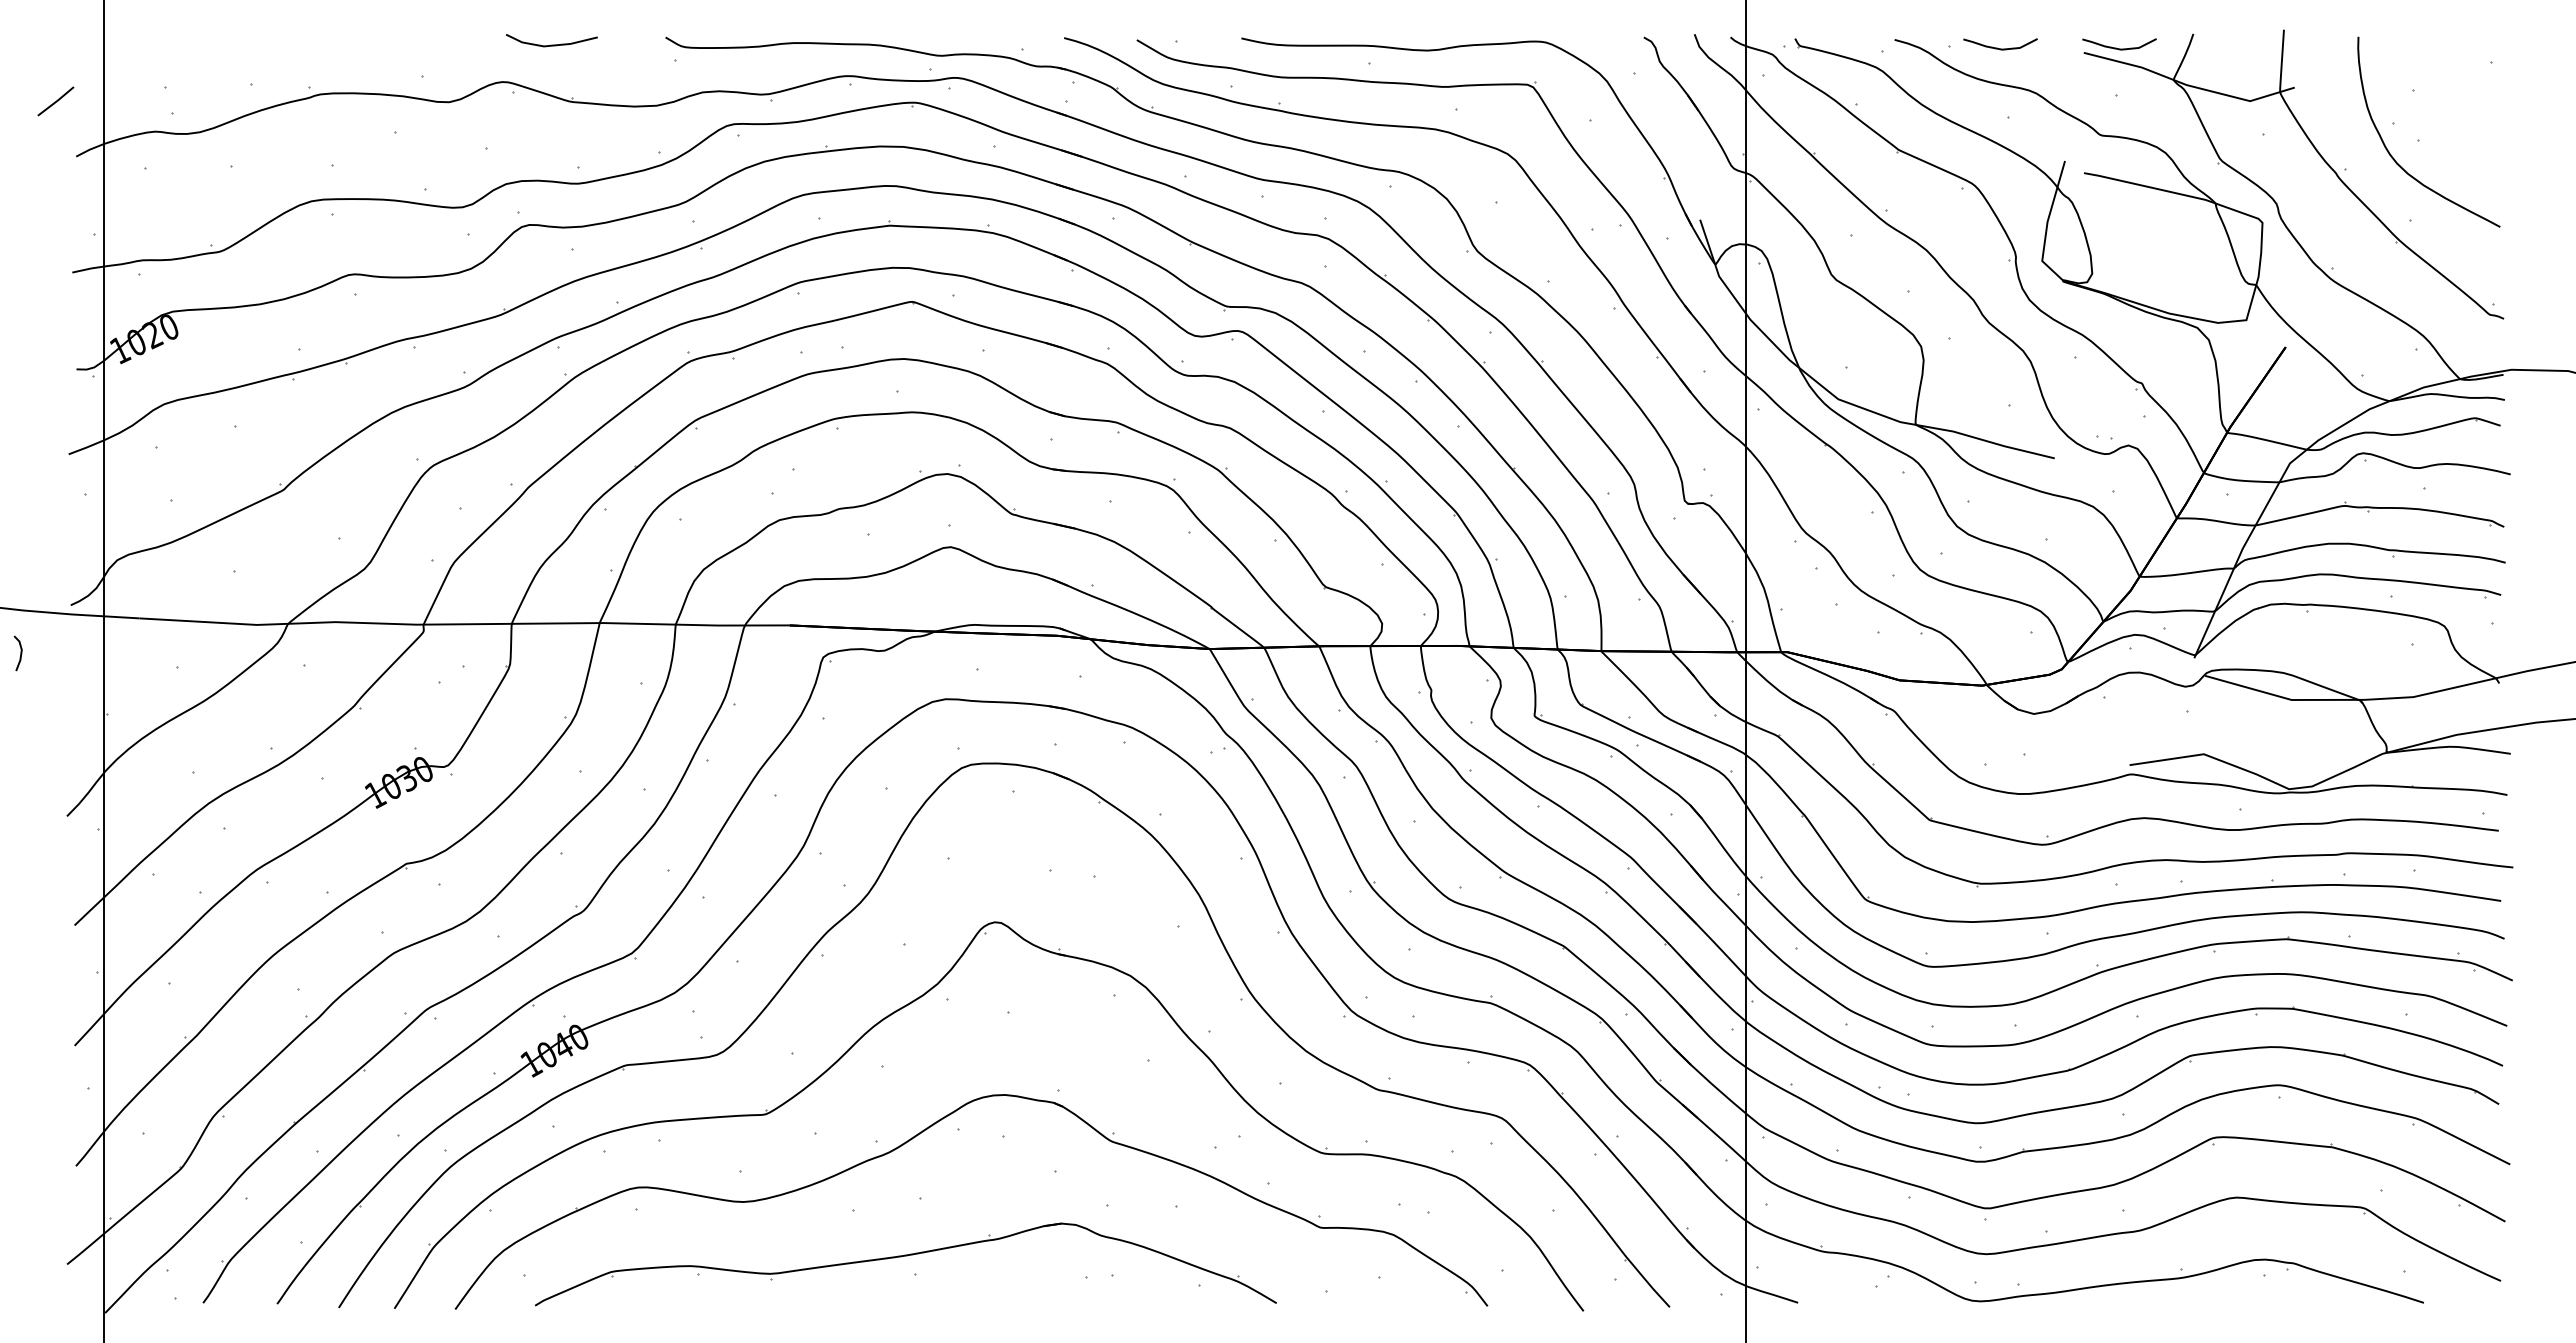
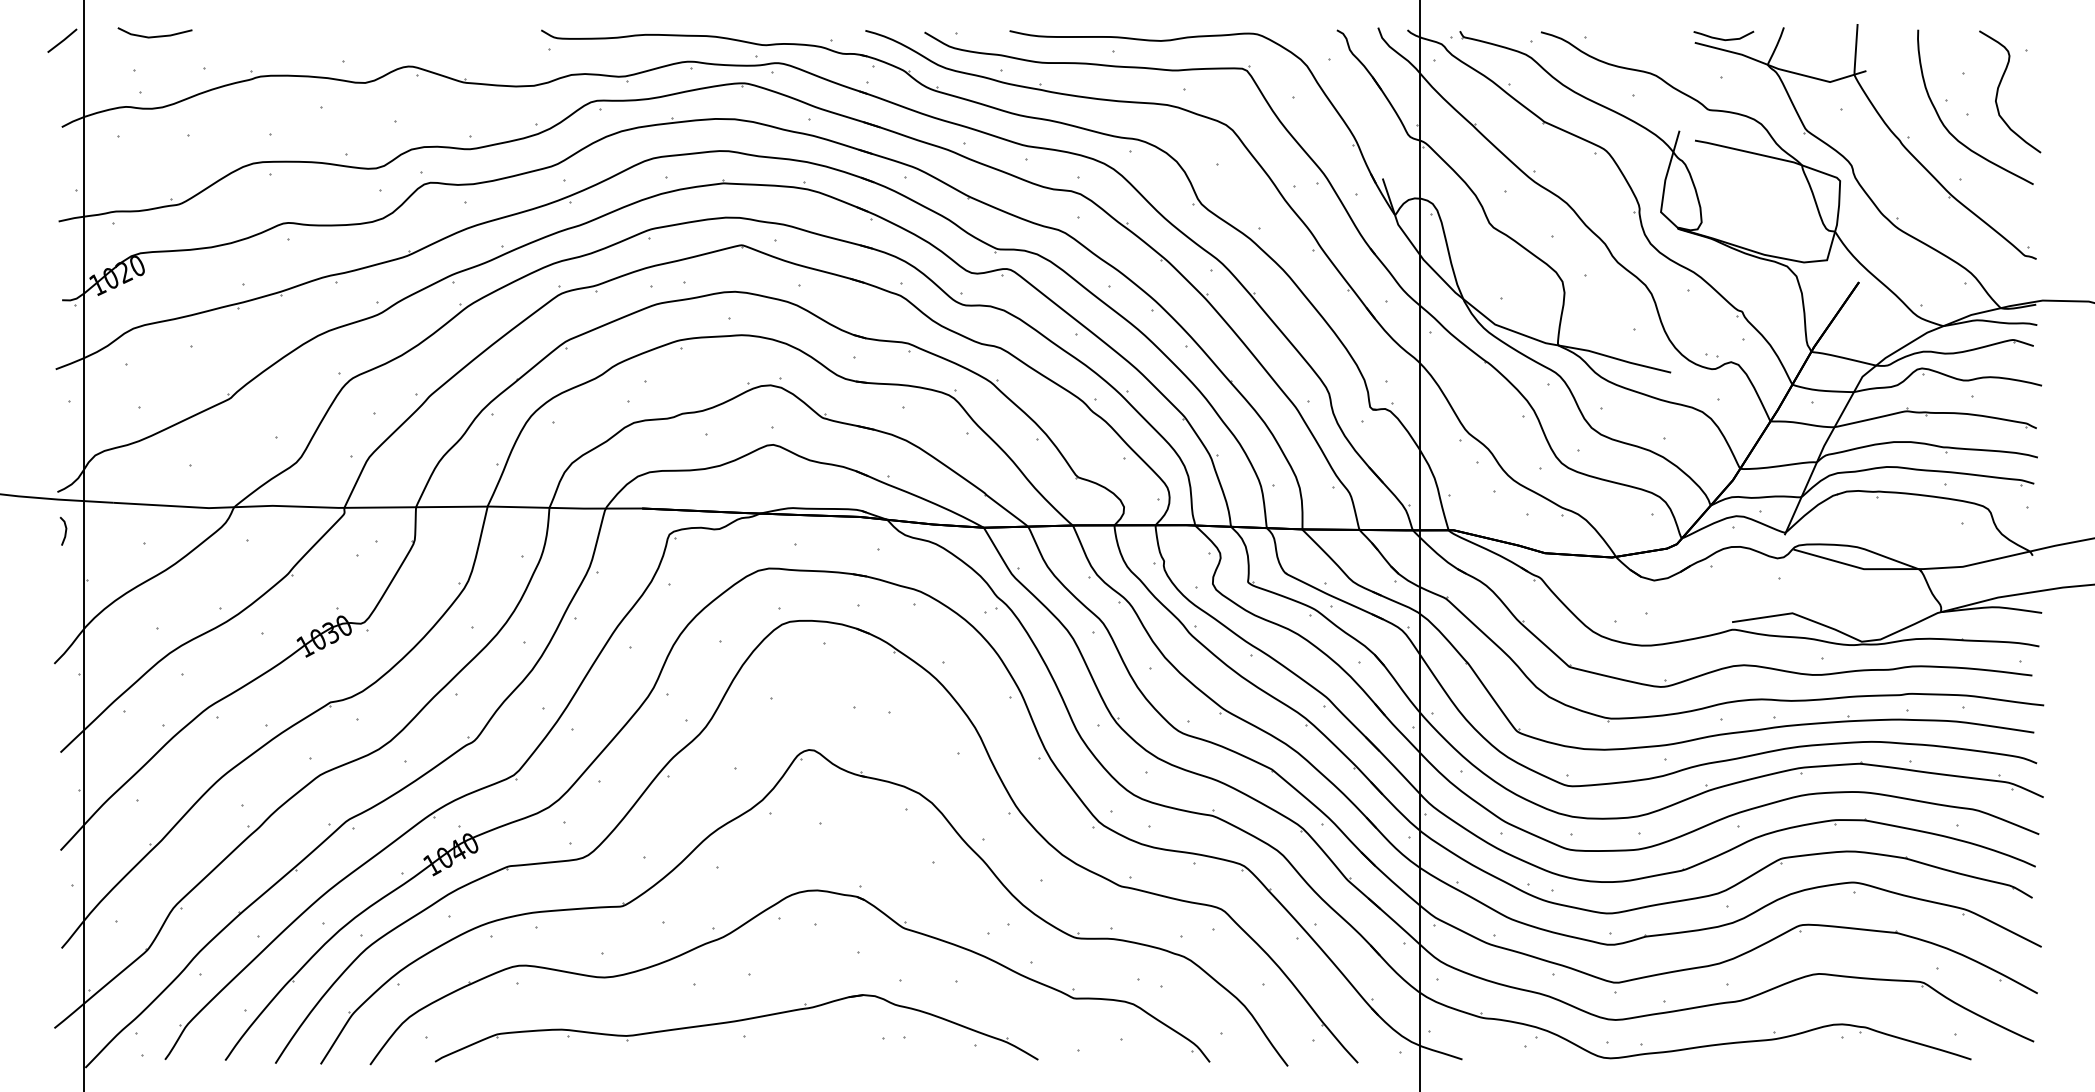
line: (551, 44) -> (154, 35), moved
curve: (2000, 48) -> (1627, 39), removed
line: (55, 101) -> (62, 40), moved
curve: (2457, 110) -> (1998, 89), added
line: (20, 653) -> (65, 531), moved

